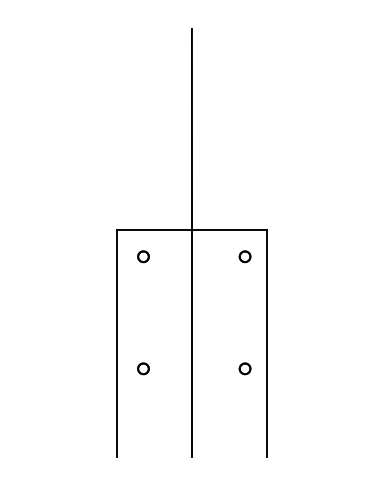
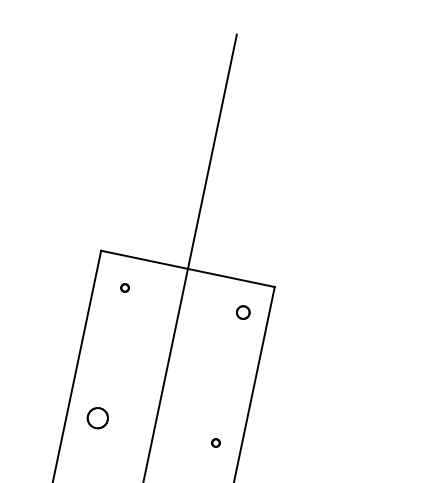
part: (143, 256) -> (125, 287), size x0.6
part: (143, 368) -> (97, 417), size x1.6
part: (244, 368) -> (215, 442), size x0.6

